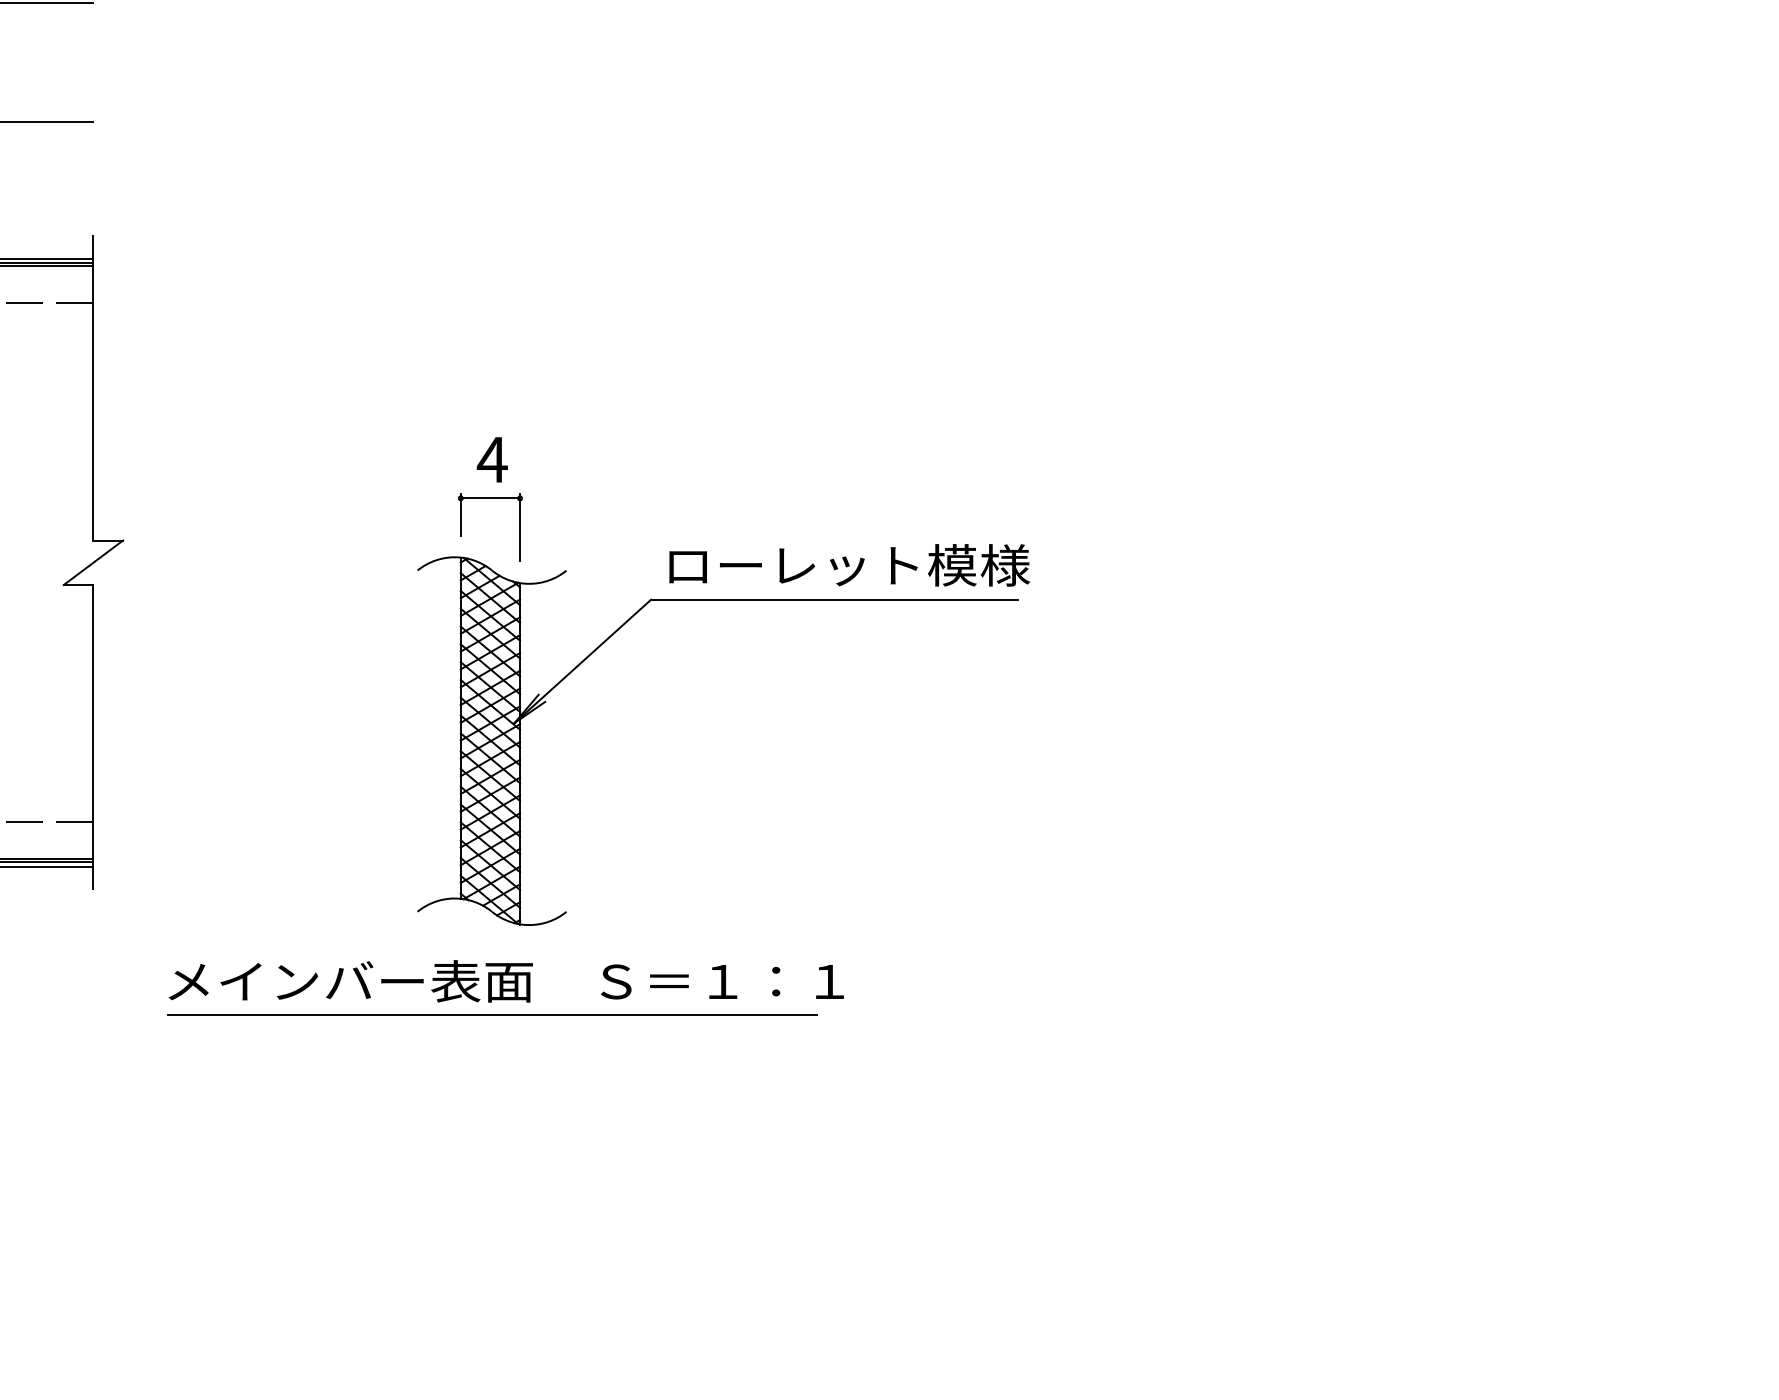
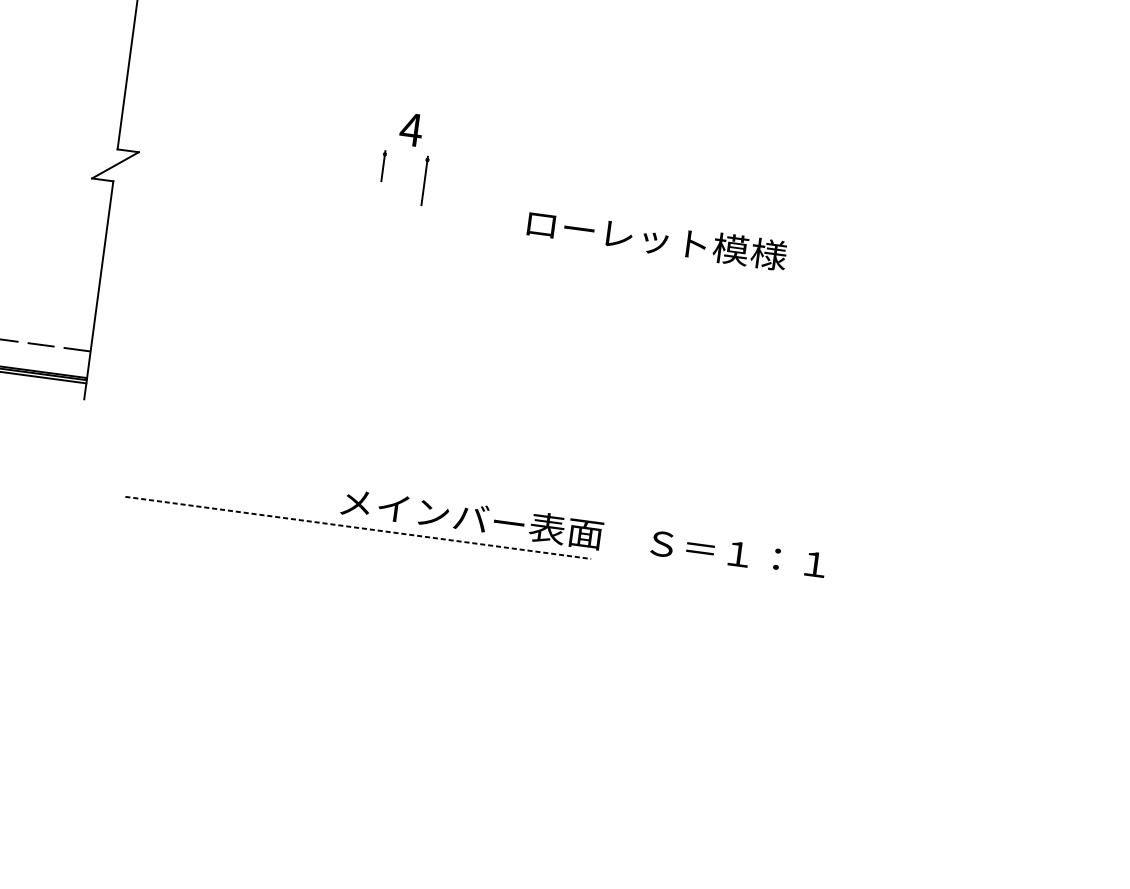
line: (490, 498) -> (406, 157), removed
part: (717, 600) -> (559, 252), removed
text: (505, 981) -> (582, 533), moved
line: (492, 1015) -> (358, 528), solid -> dashed

